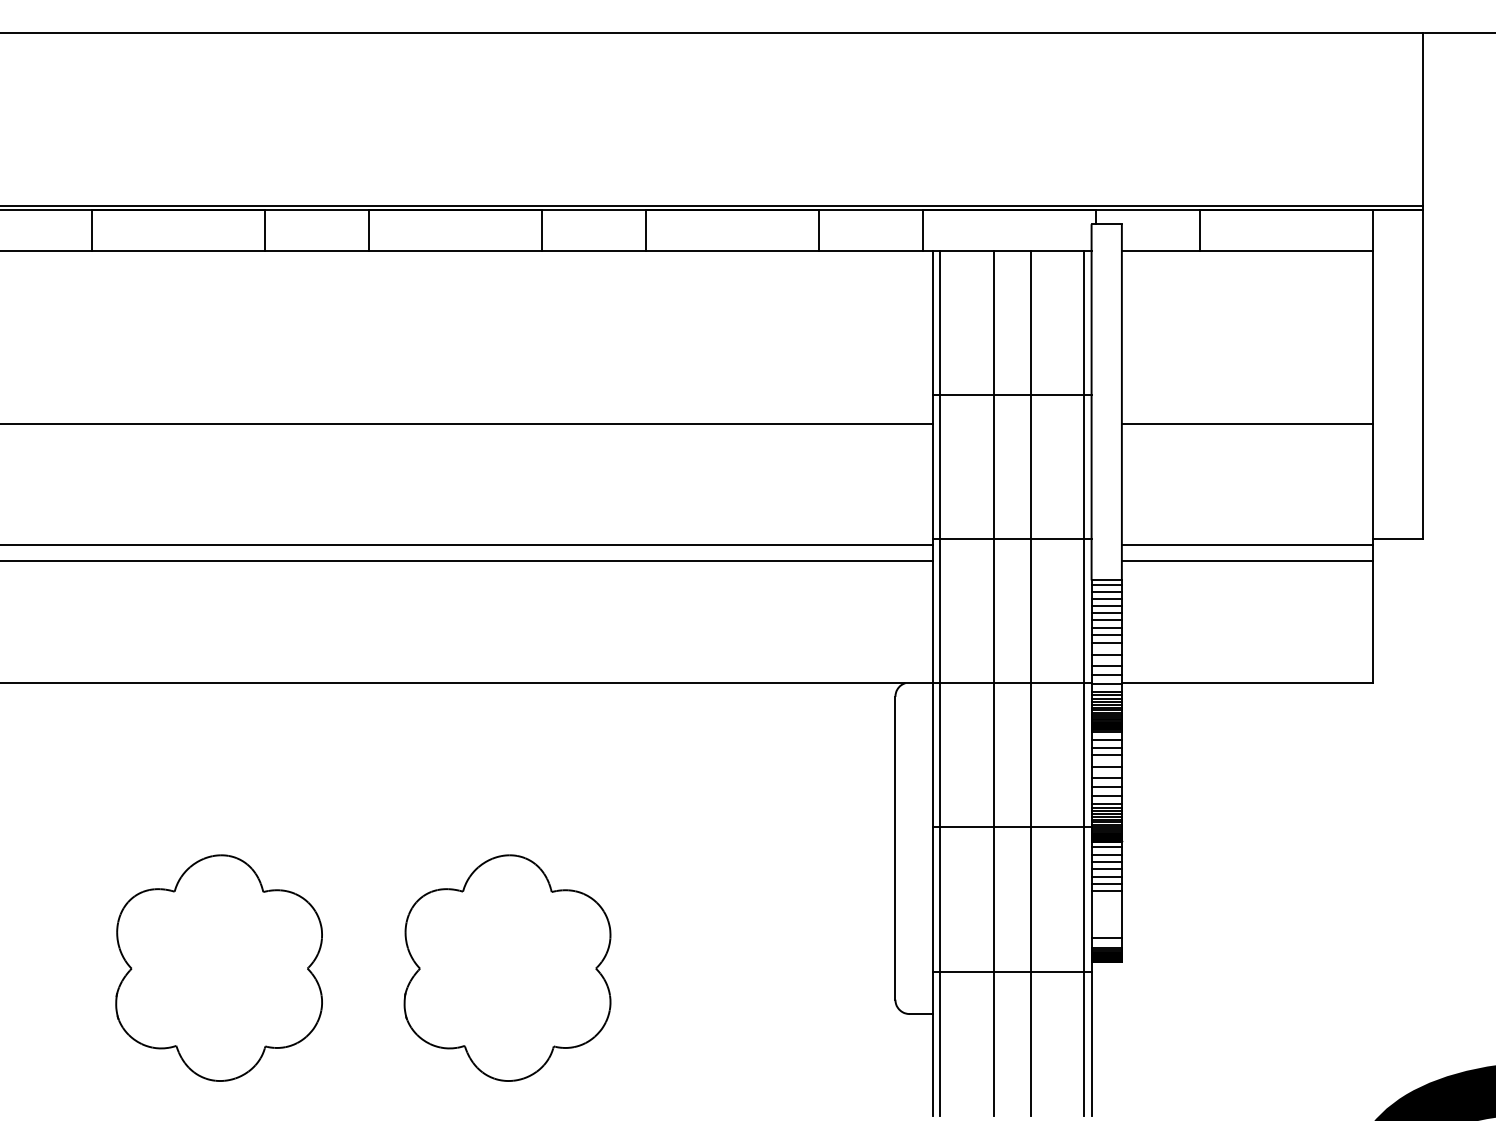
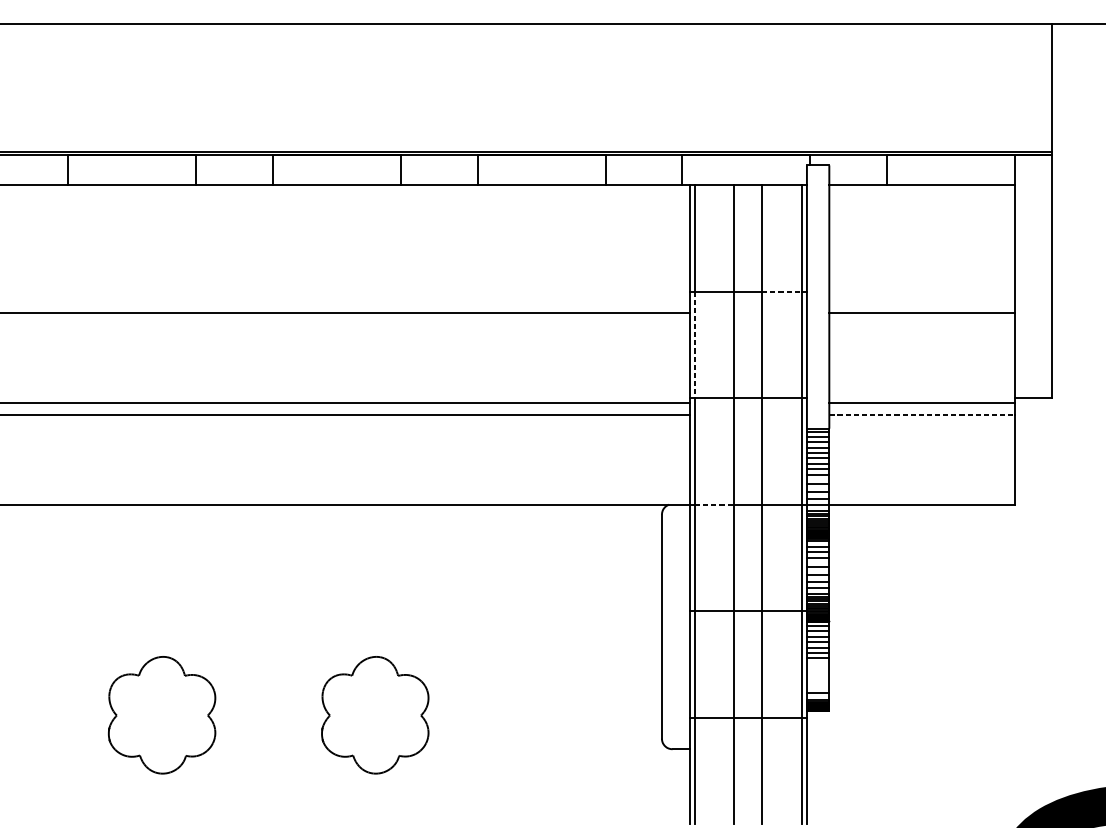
line: (1057, 394) -> (781, 291), solid -> dashed
line: (940, 467) -> (695, 345), solid -> dashed
line: (1247, 561) -> (922, 414), solid -> dashed
line: (966, 683) -> (714, 504), solid -> dashed
part: (218, 967) -> (161, 714), size x0.7
part: (507, 967) -> (375, 714), size x0.7

